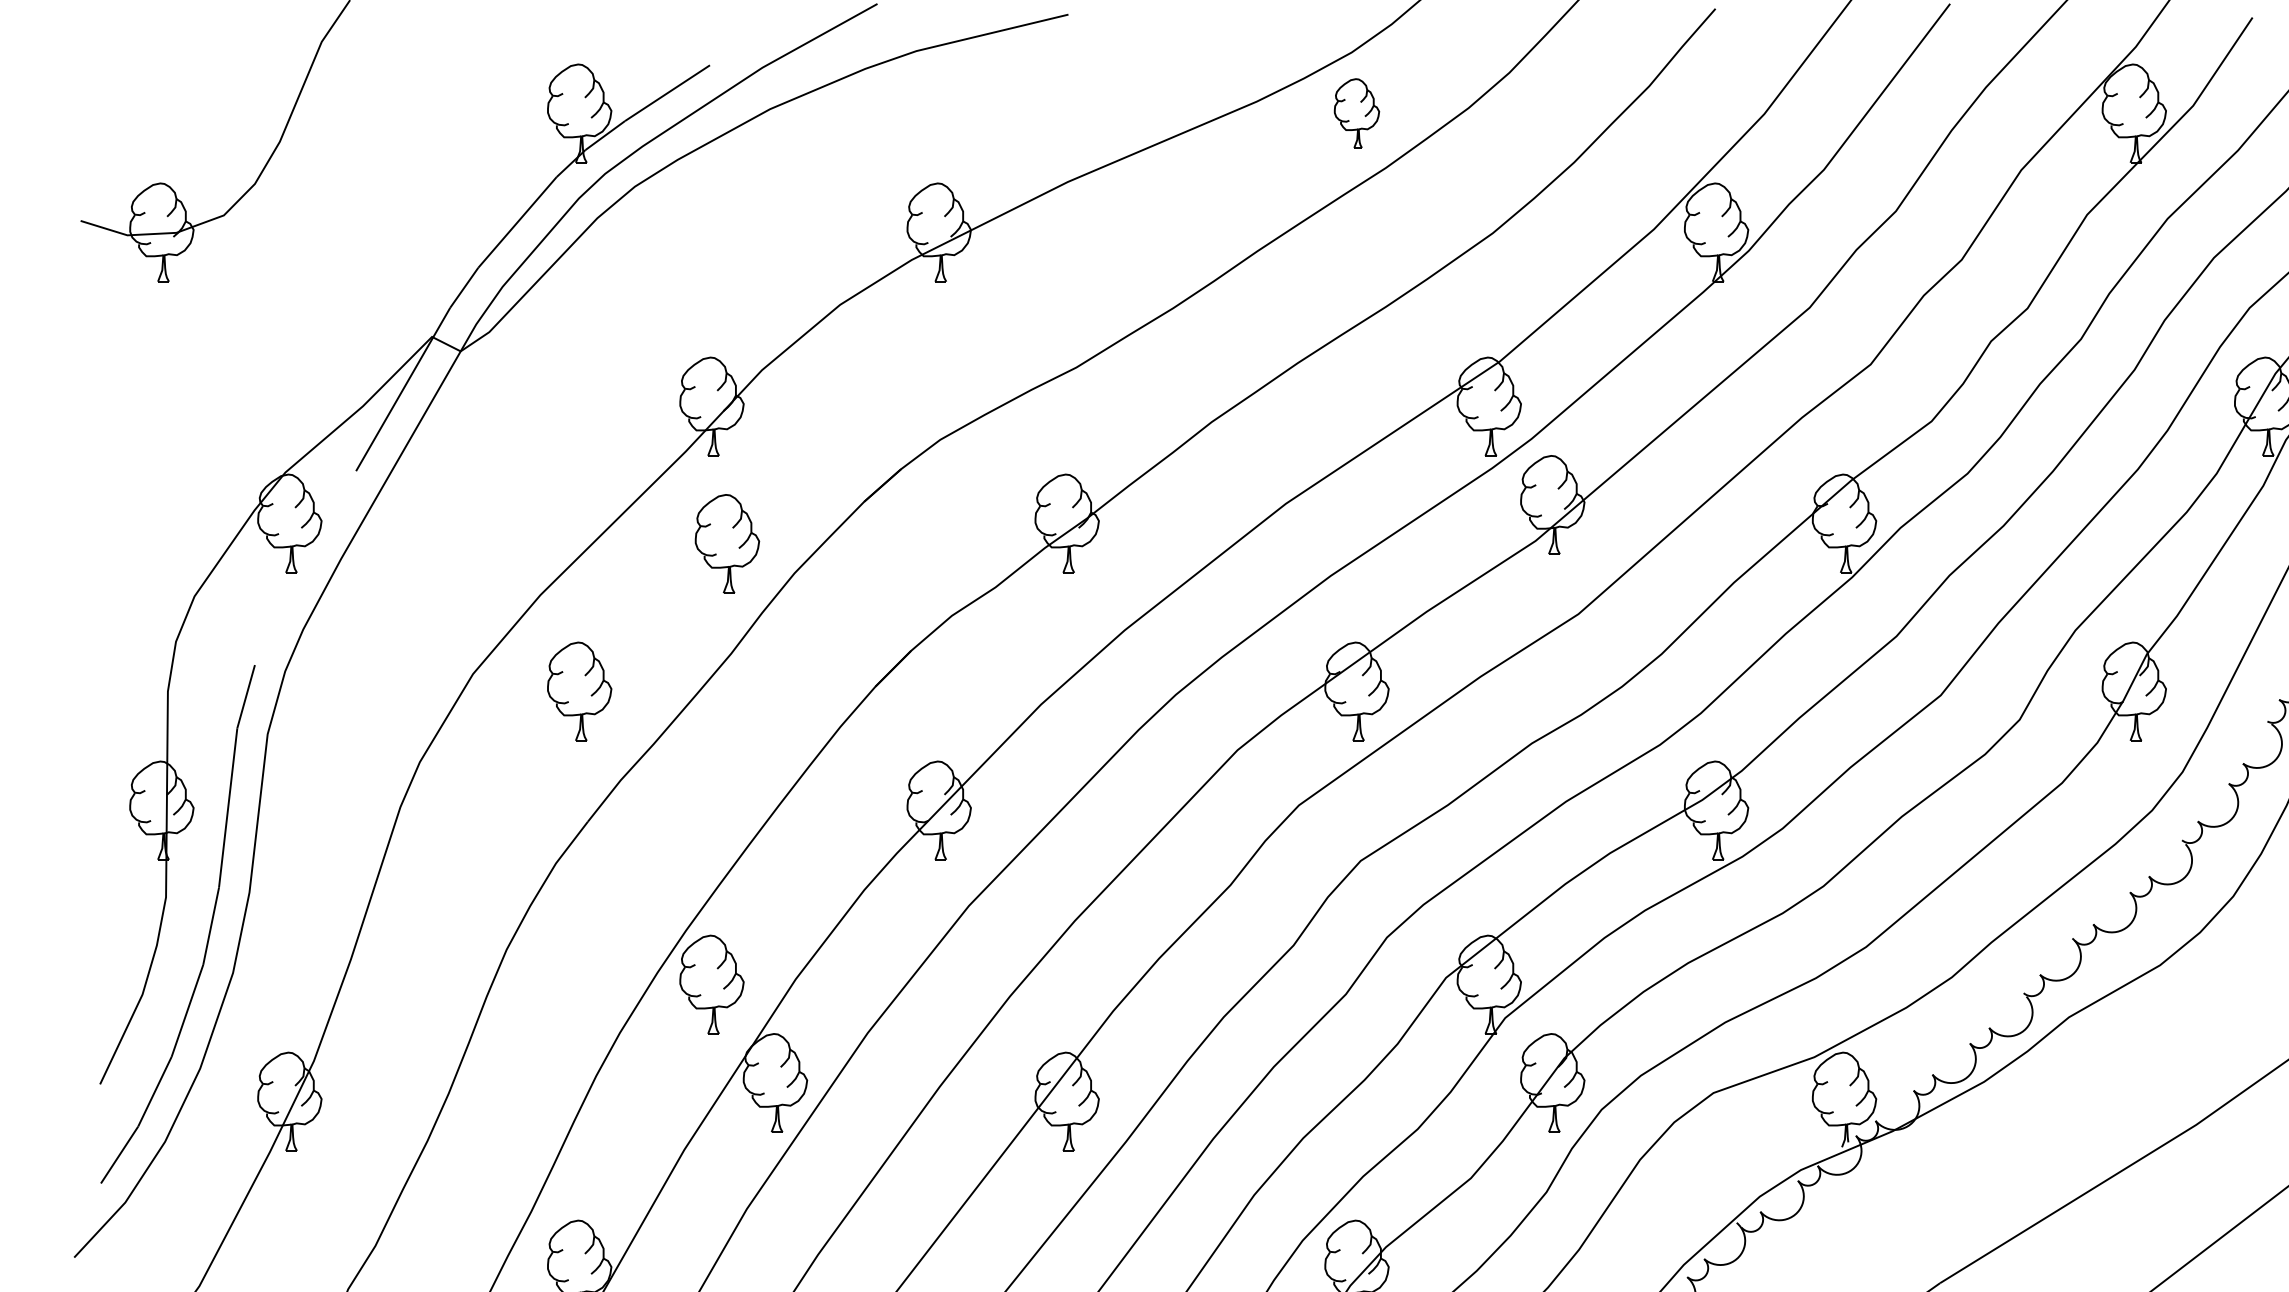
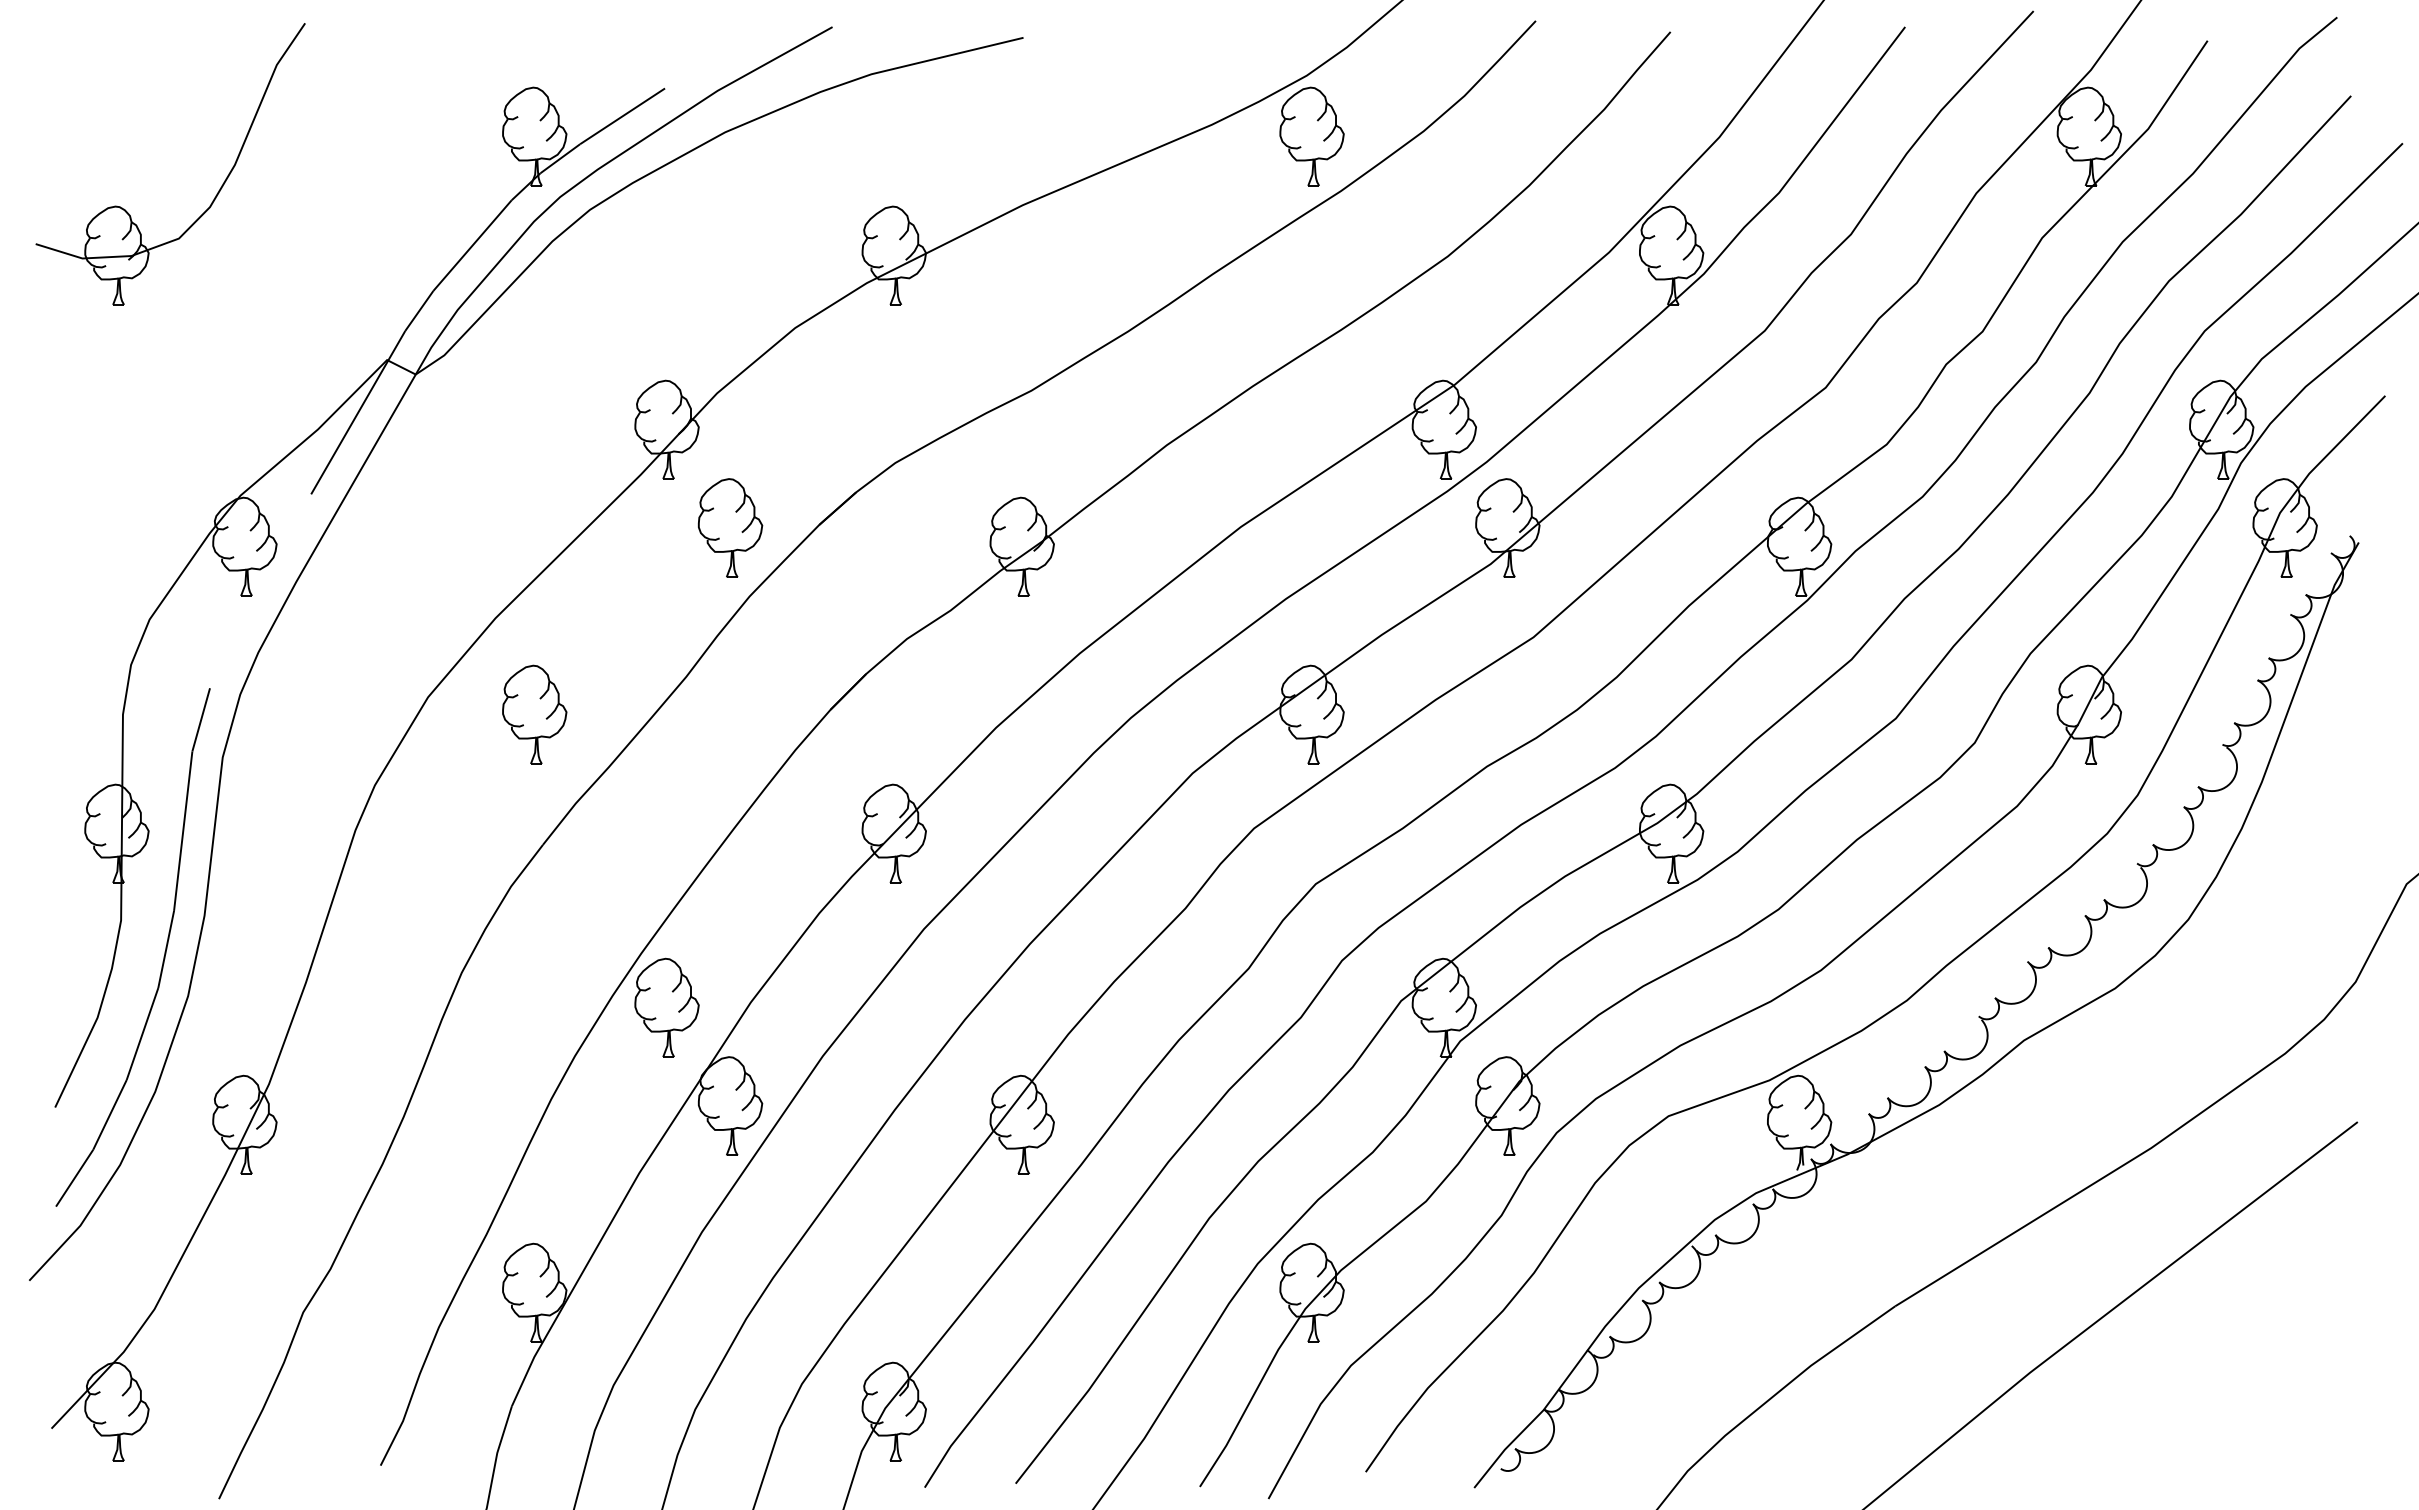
part: (1356, 113) -> (1311, 136), size x1.43
part: (727, 543) -> (730, 527), moved

